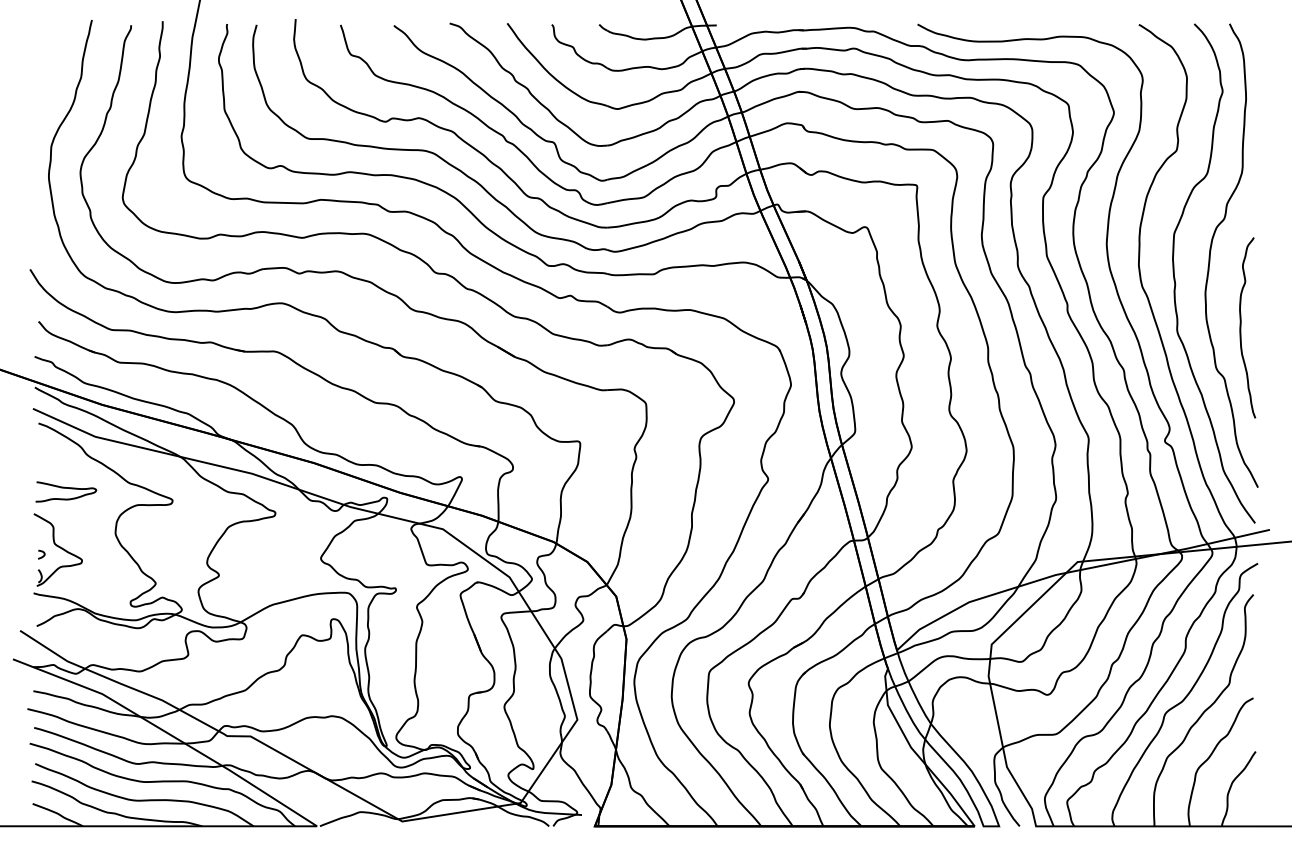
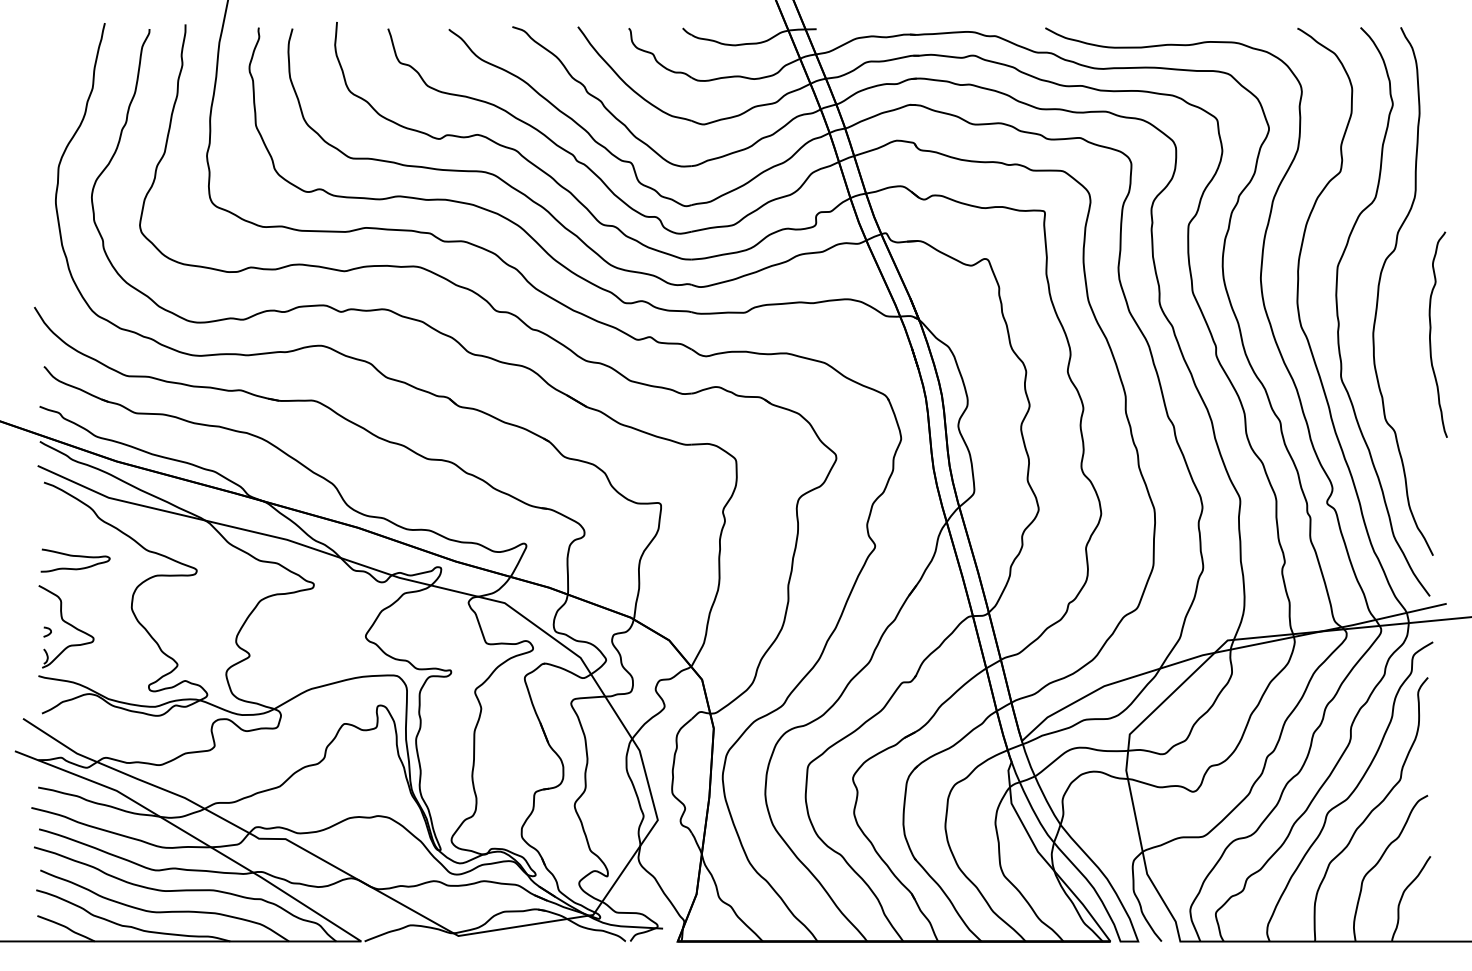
curve: (1241, 325) -> (1431, 332), moved

